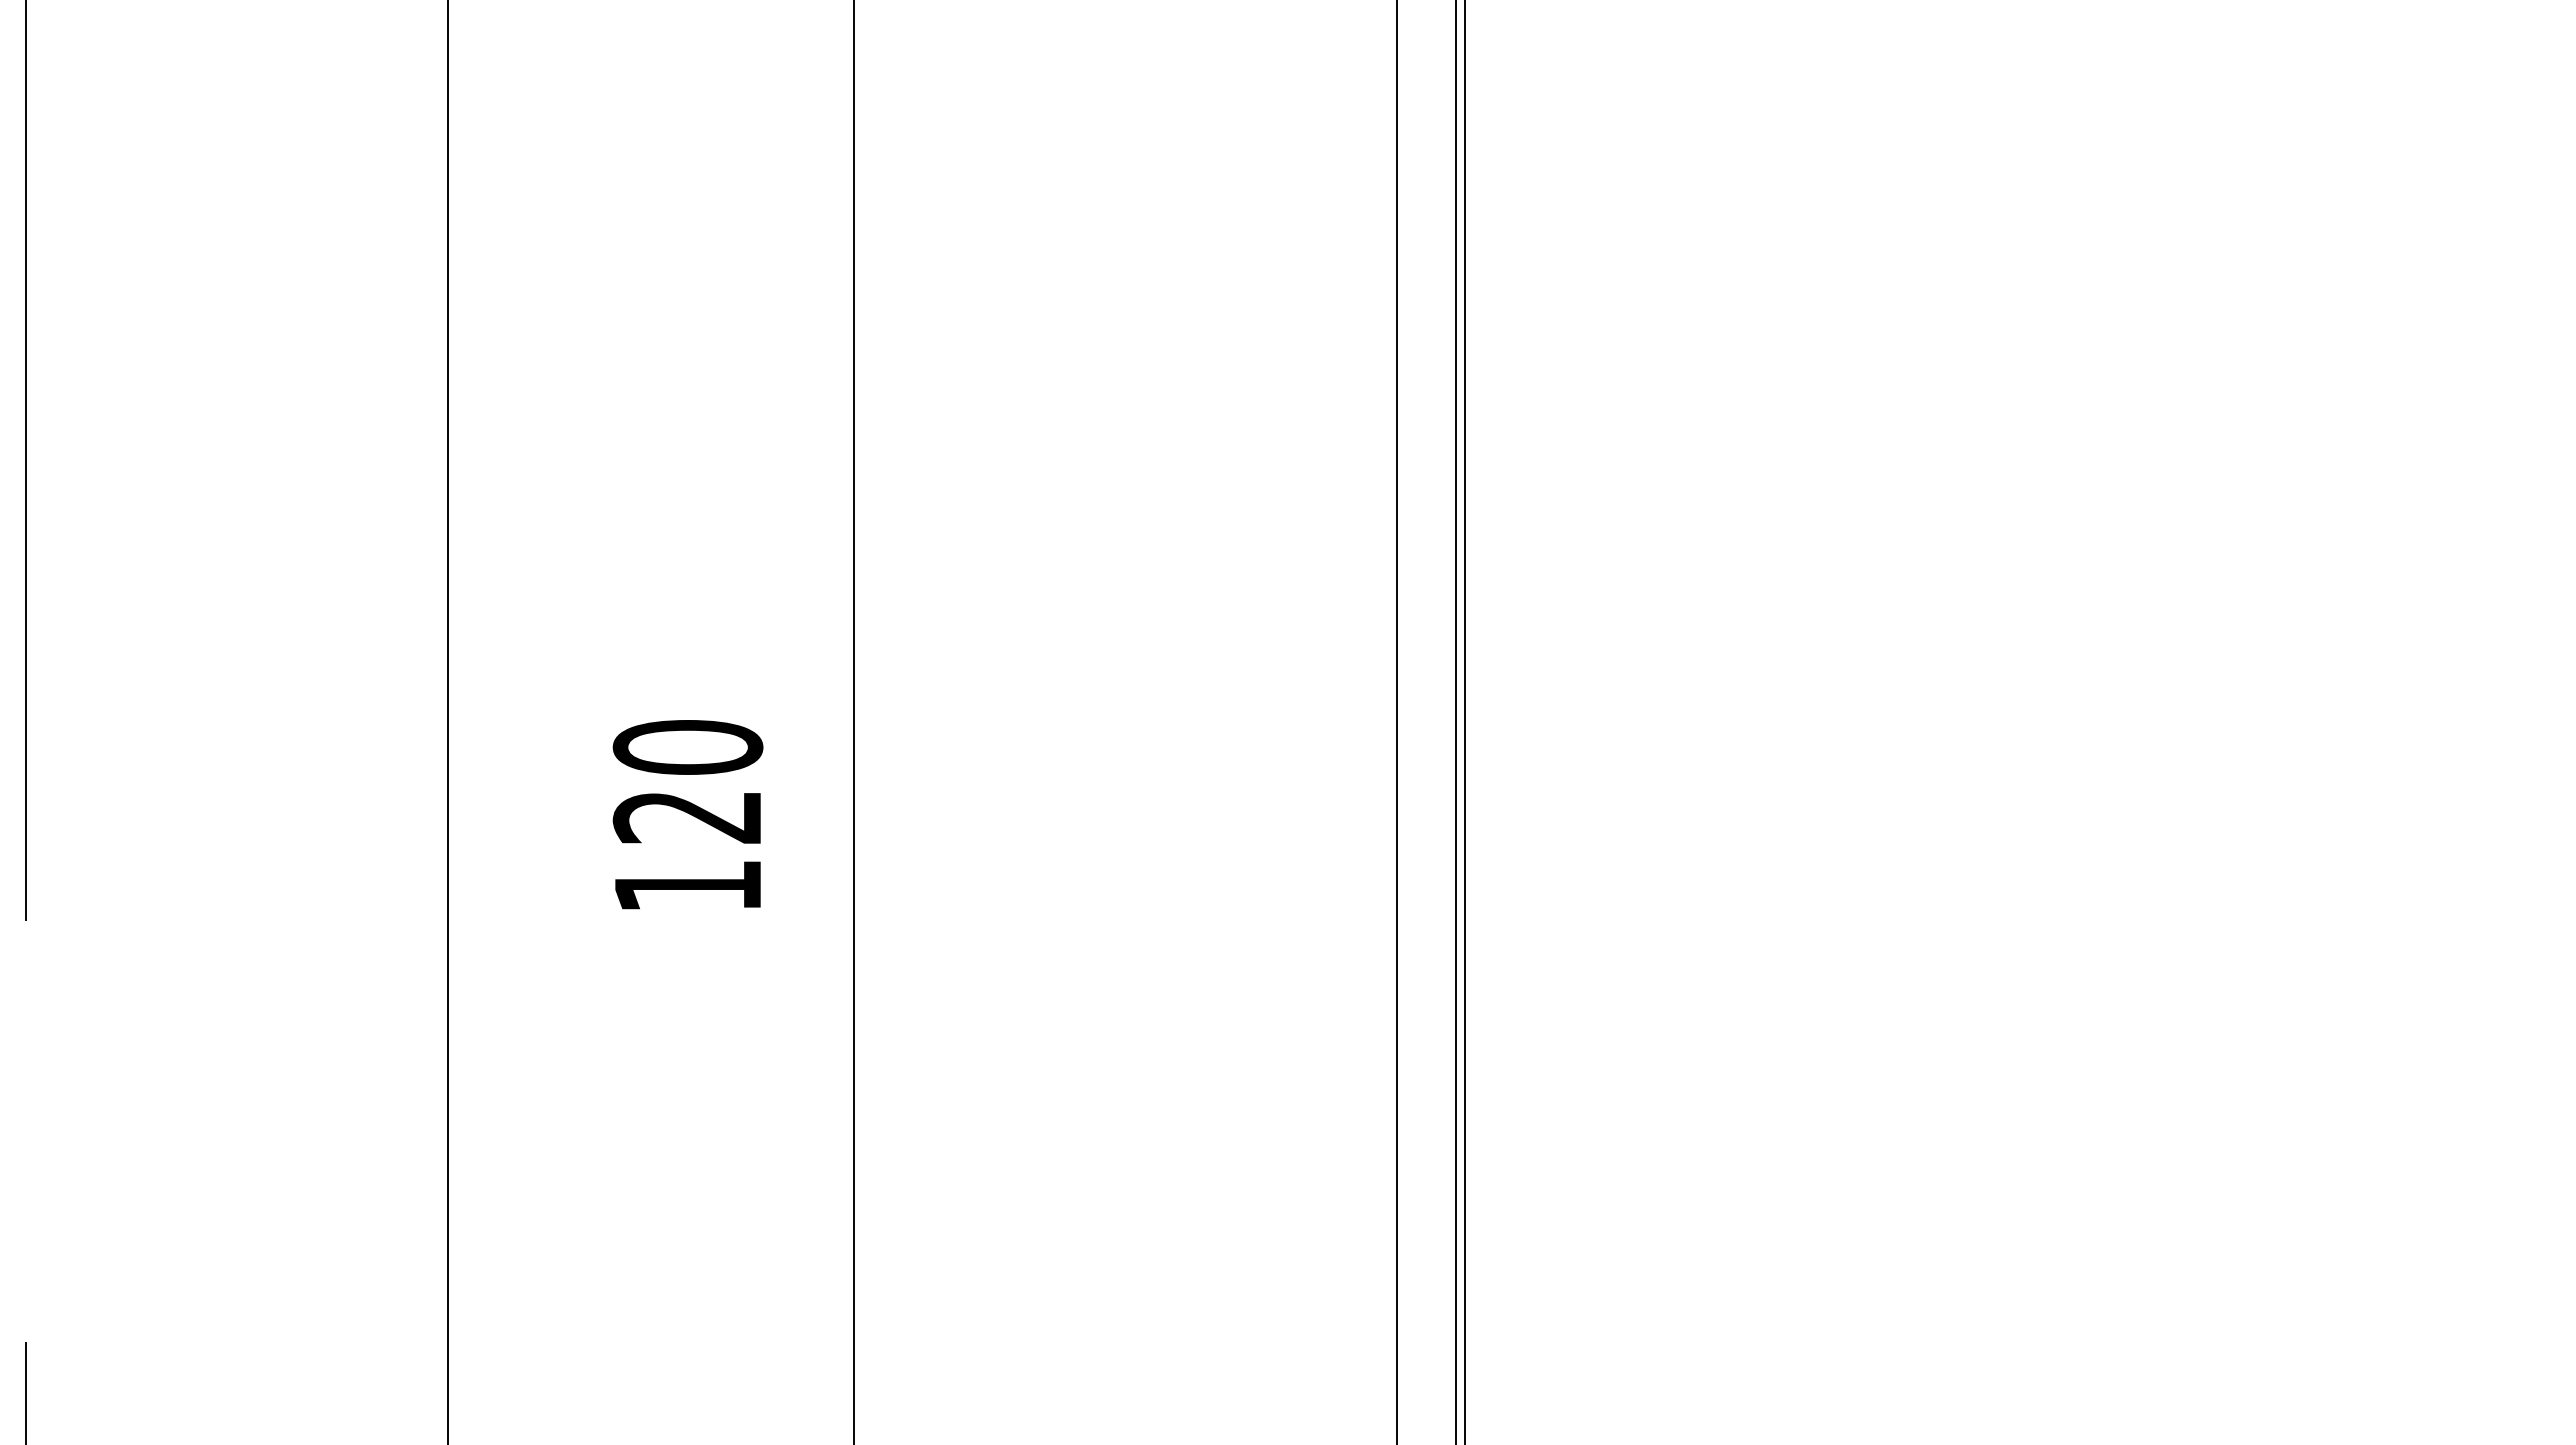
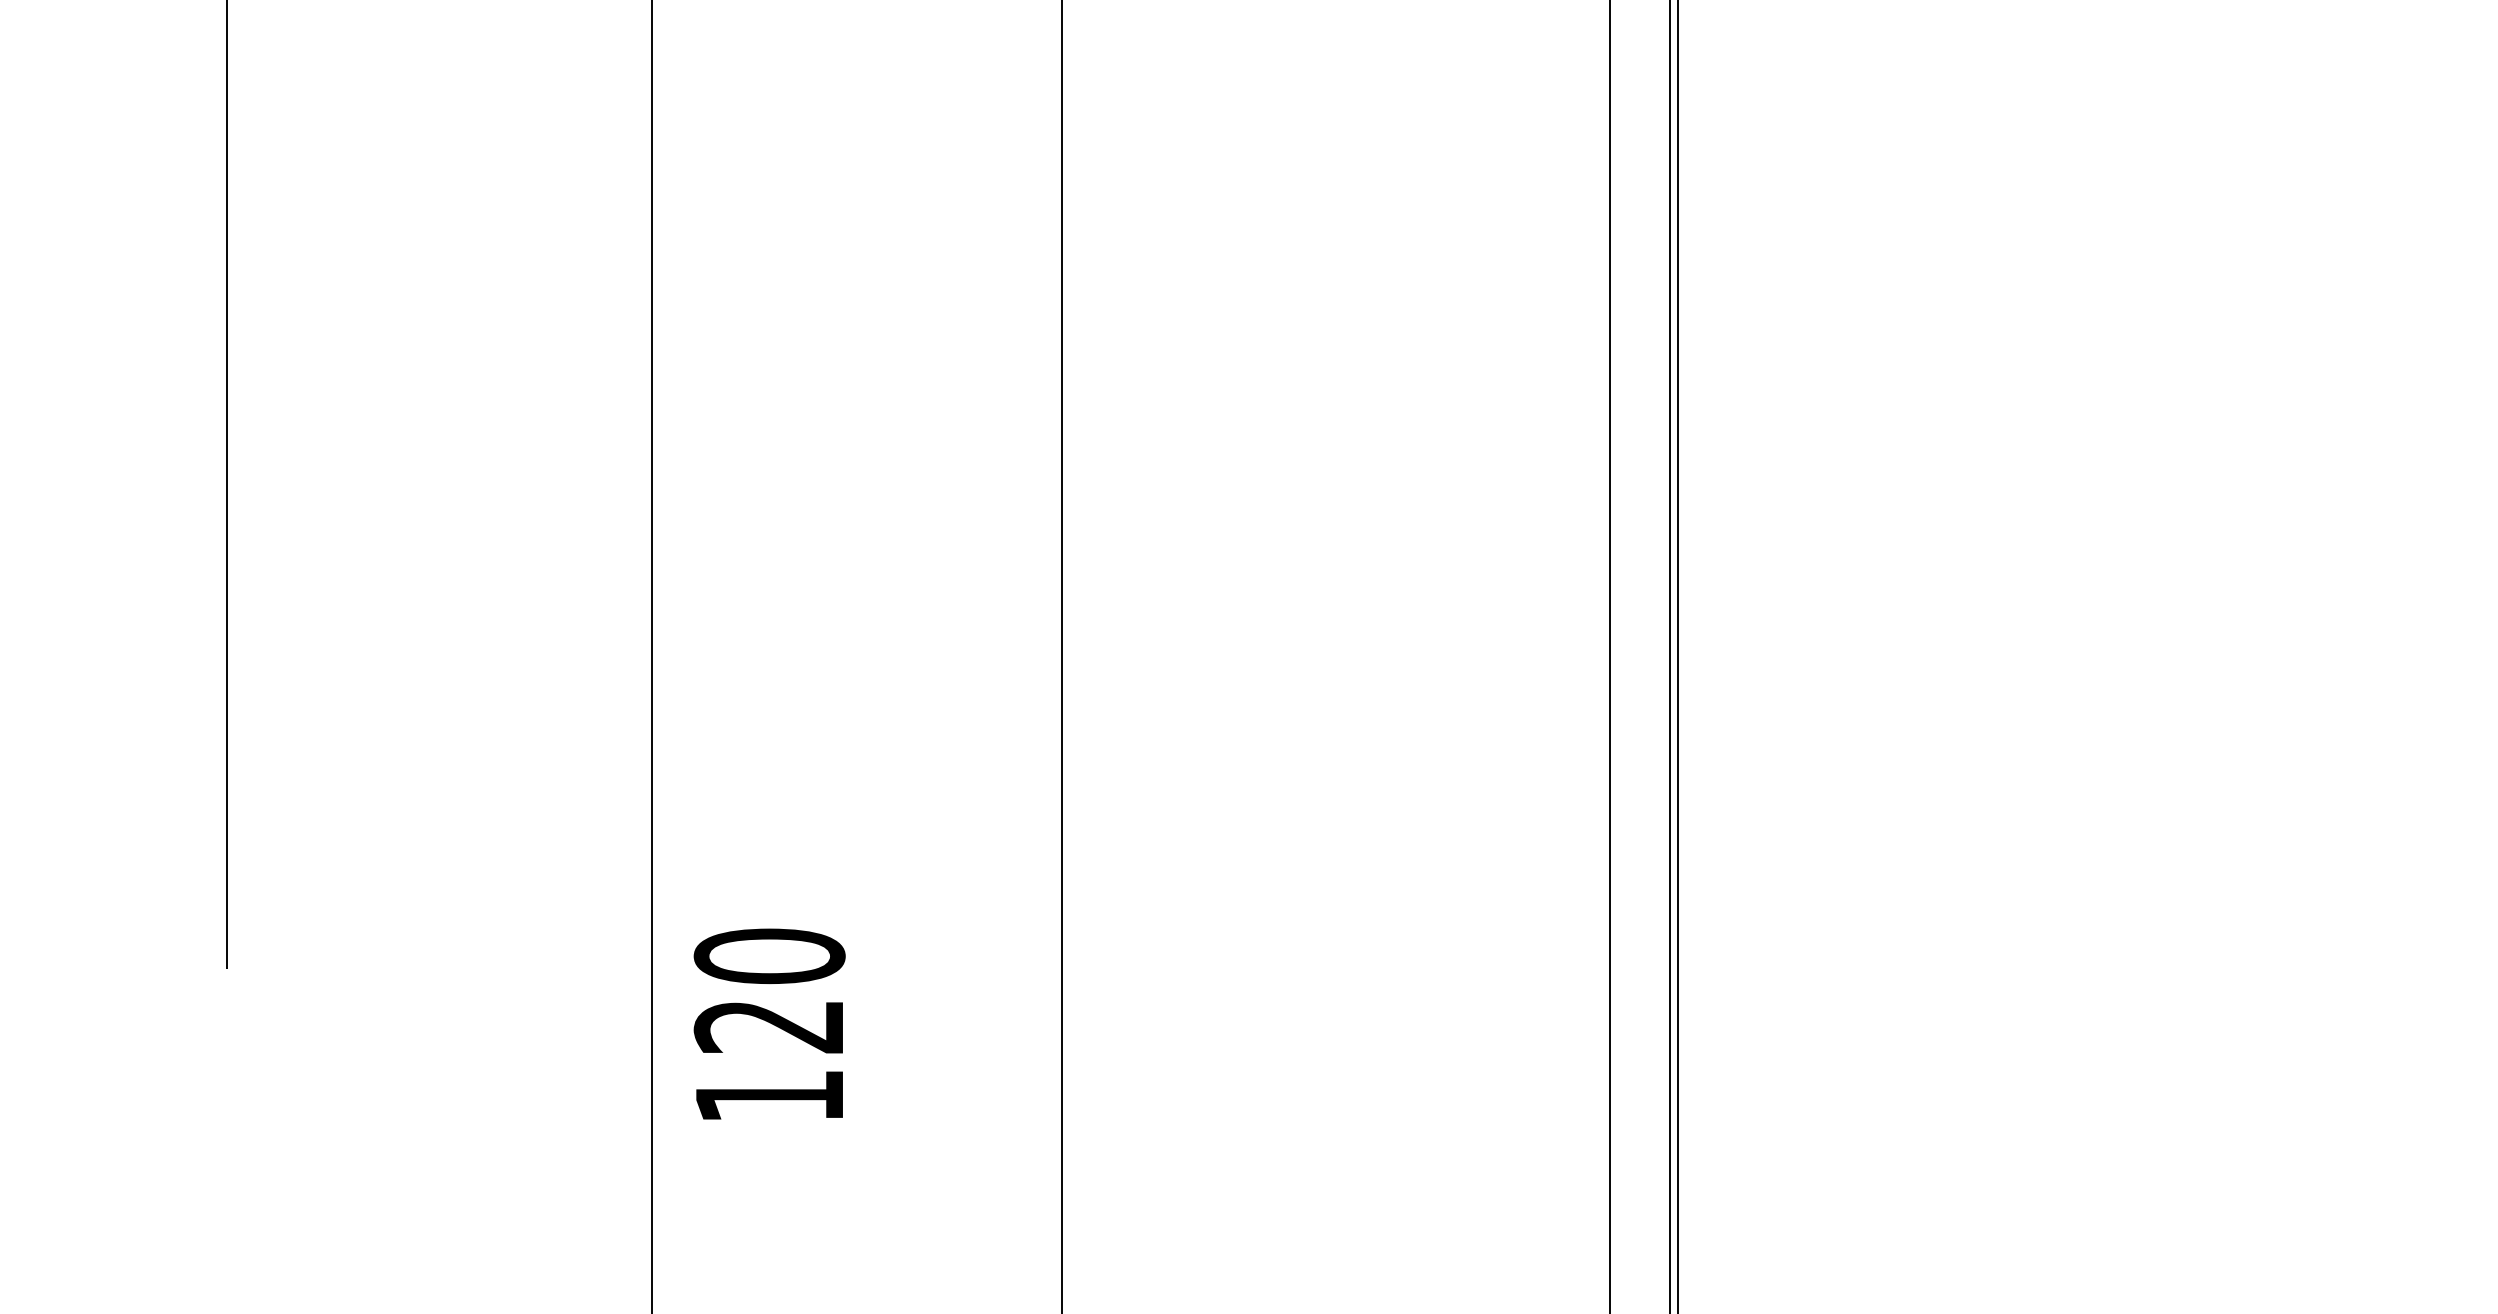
text: (687, 814) -> (769, 1023), moved

